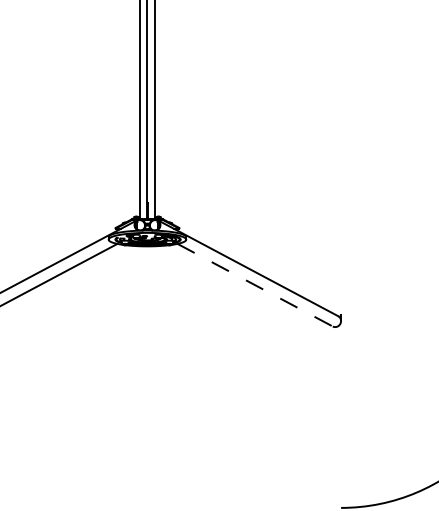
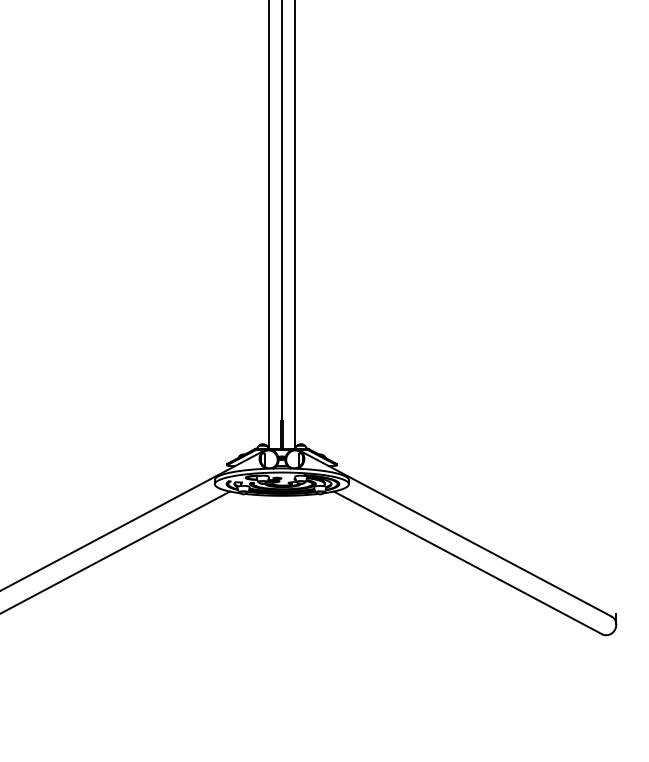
line: (255, 285) -> (468, 563), dashed -> solid

